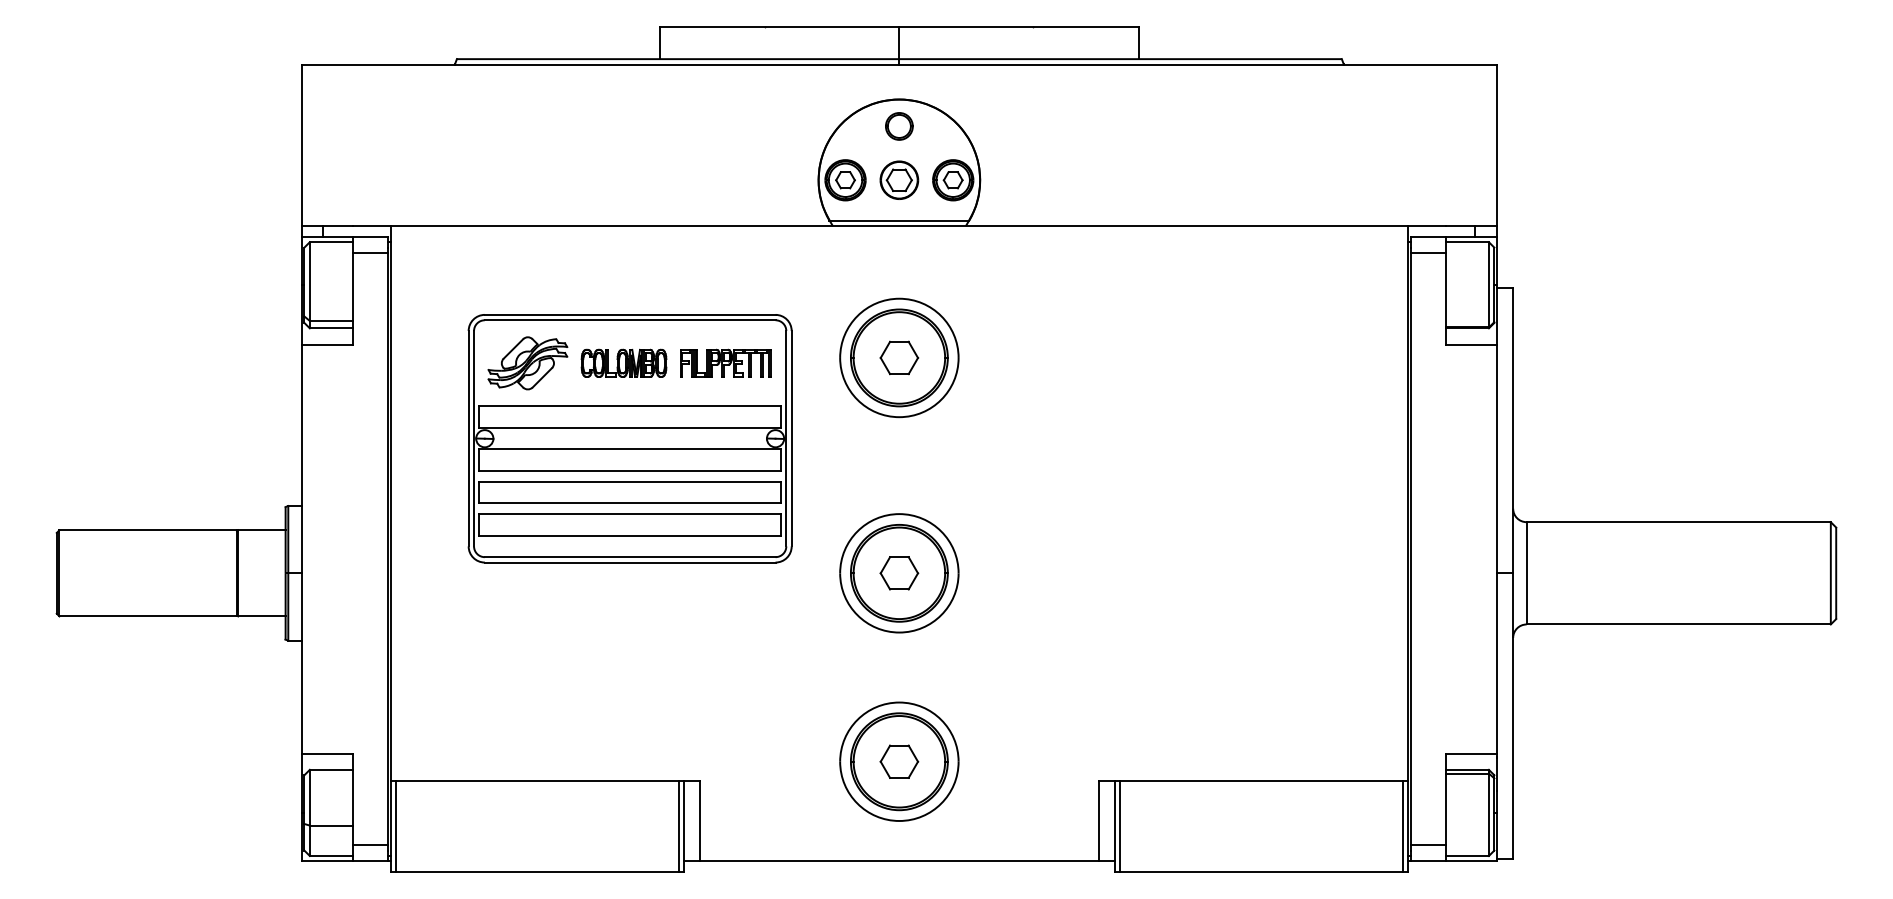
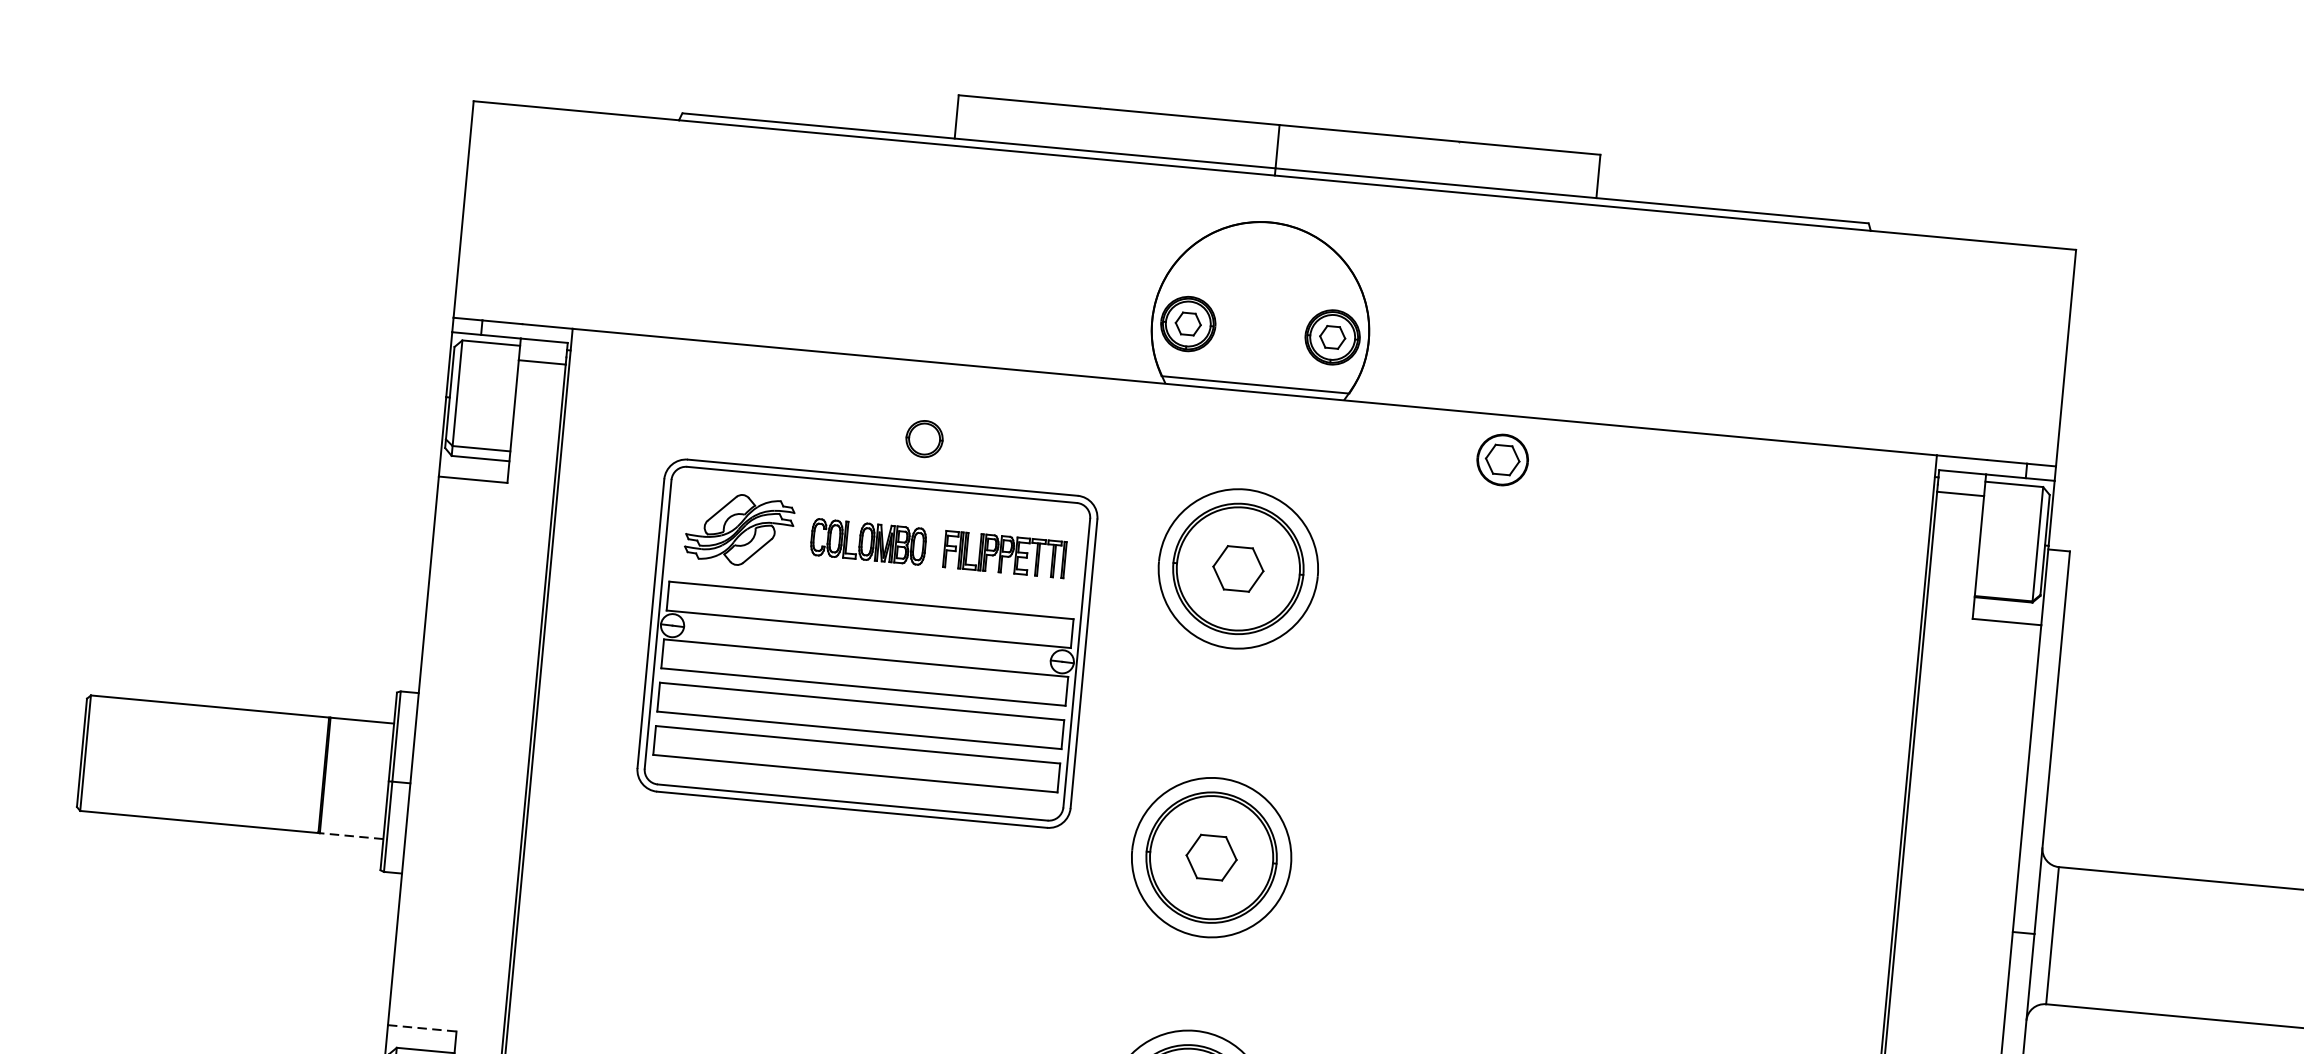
part: (899, 126) -> (924, 439), moved
part: (899, 179) -> (1502, 458), moved
line: (261, 616) -> (351, 836), solid -> dashed
line: (327, 753) -> (422, 1028), solid -> dashed

